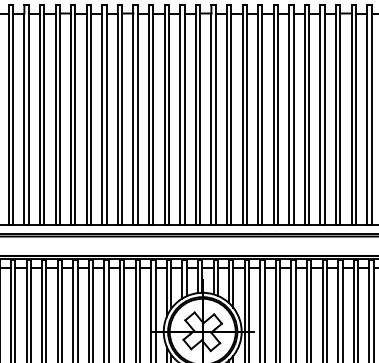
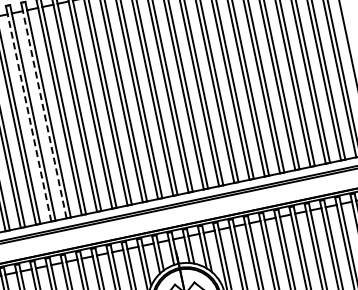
line: (86, 119) -> (29, 118), solid -> dashed
line: (102, 119) -> (44, 114), solid -> dashed

